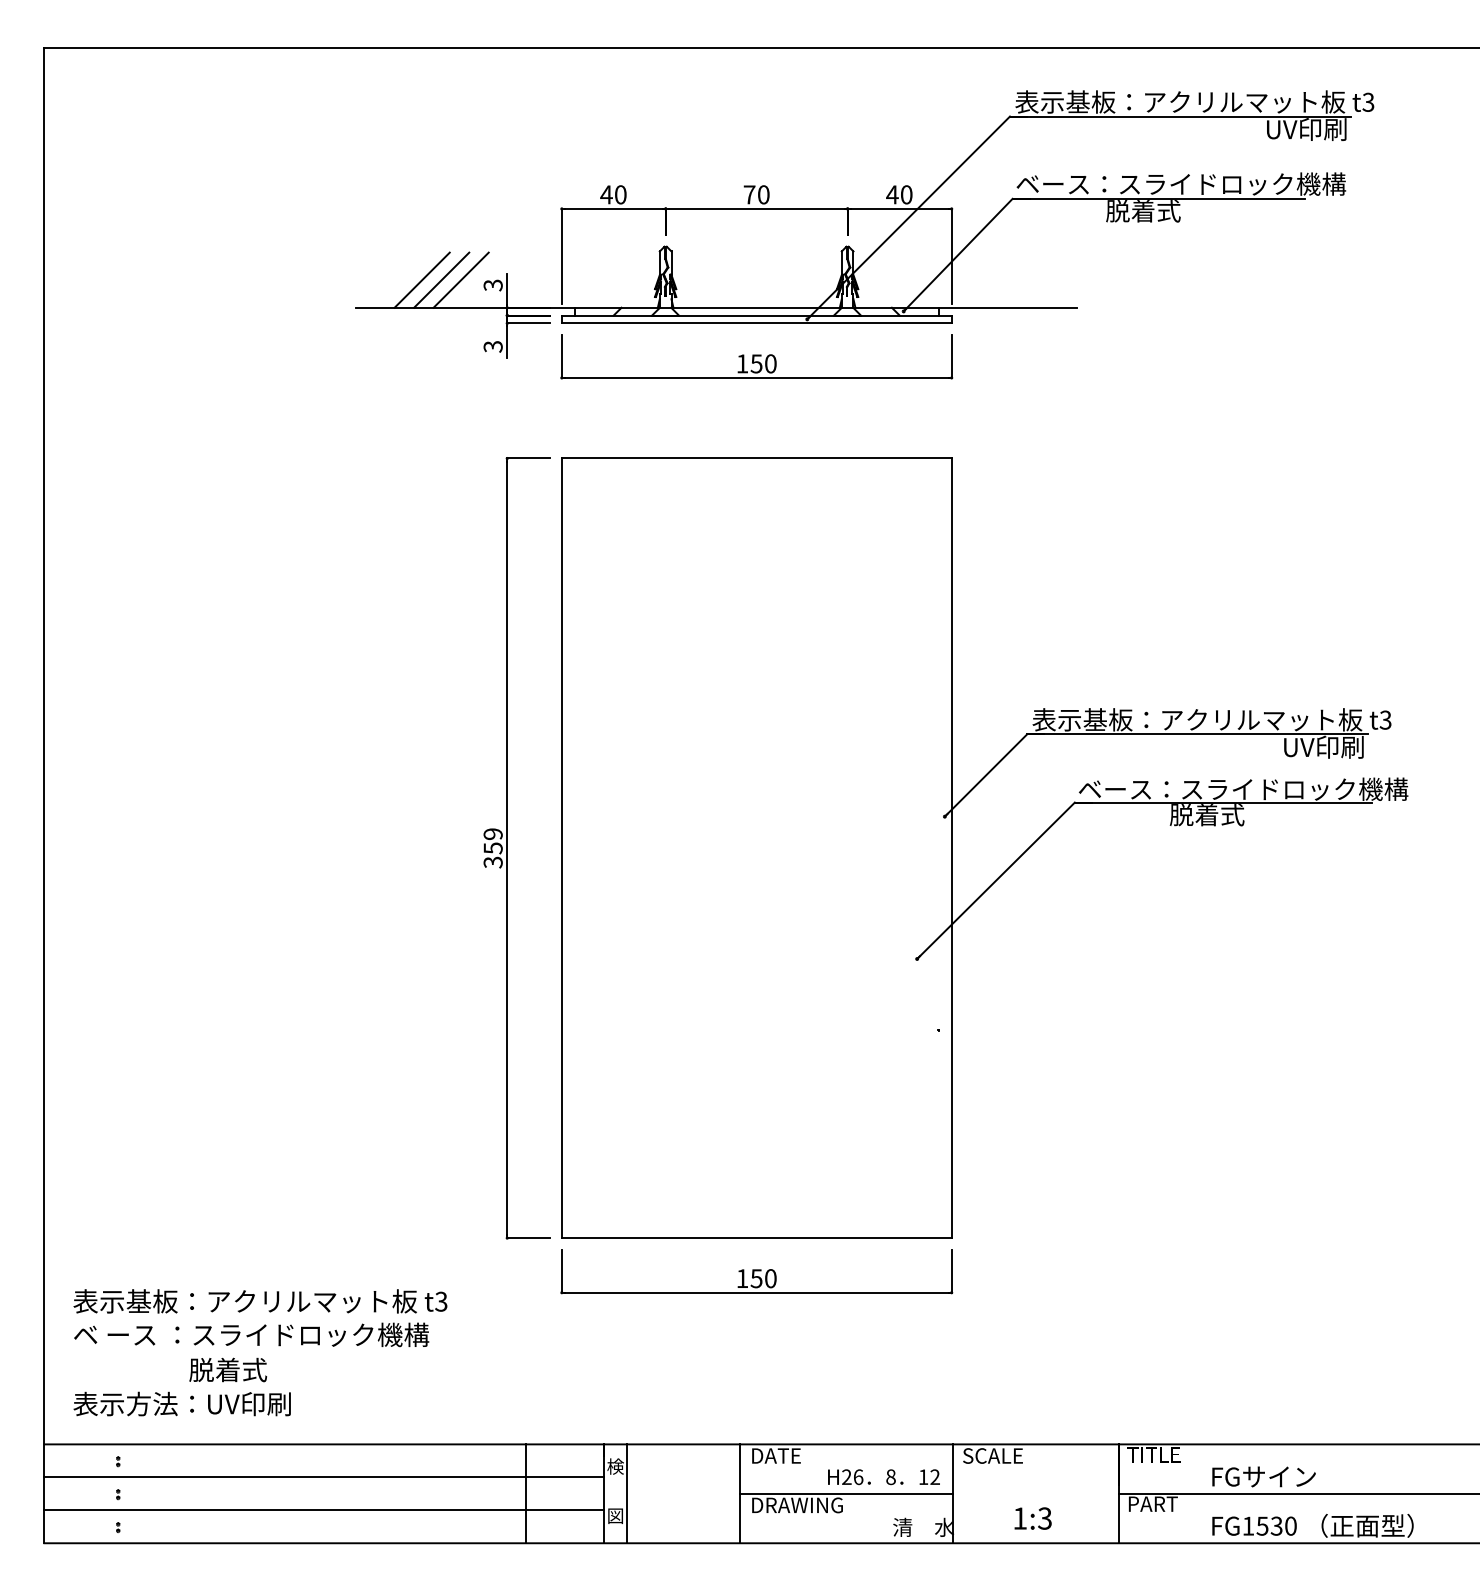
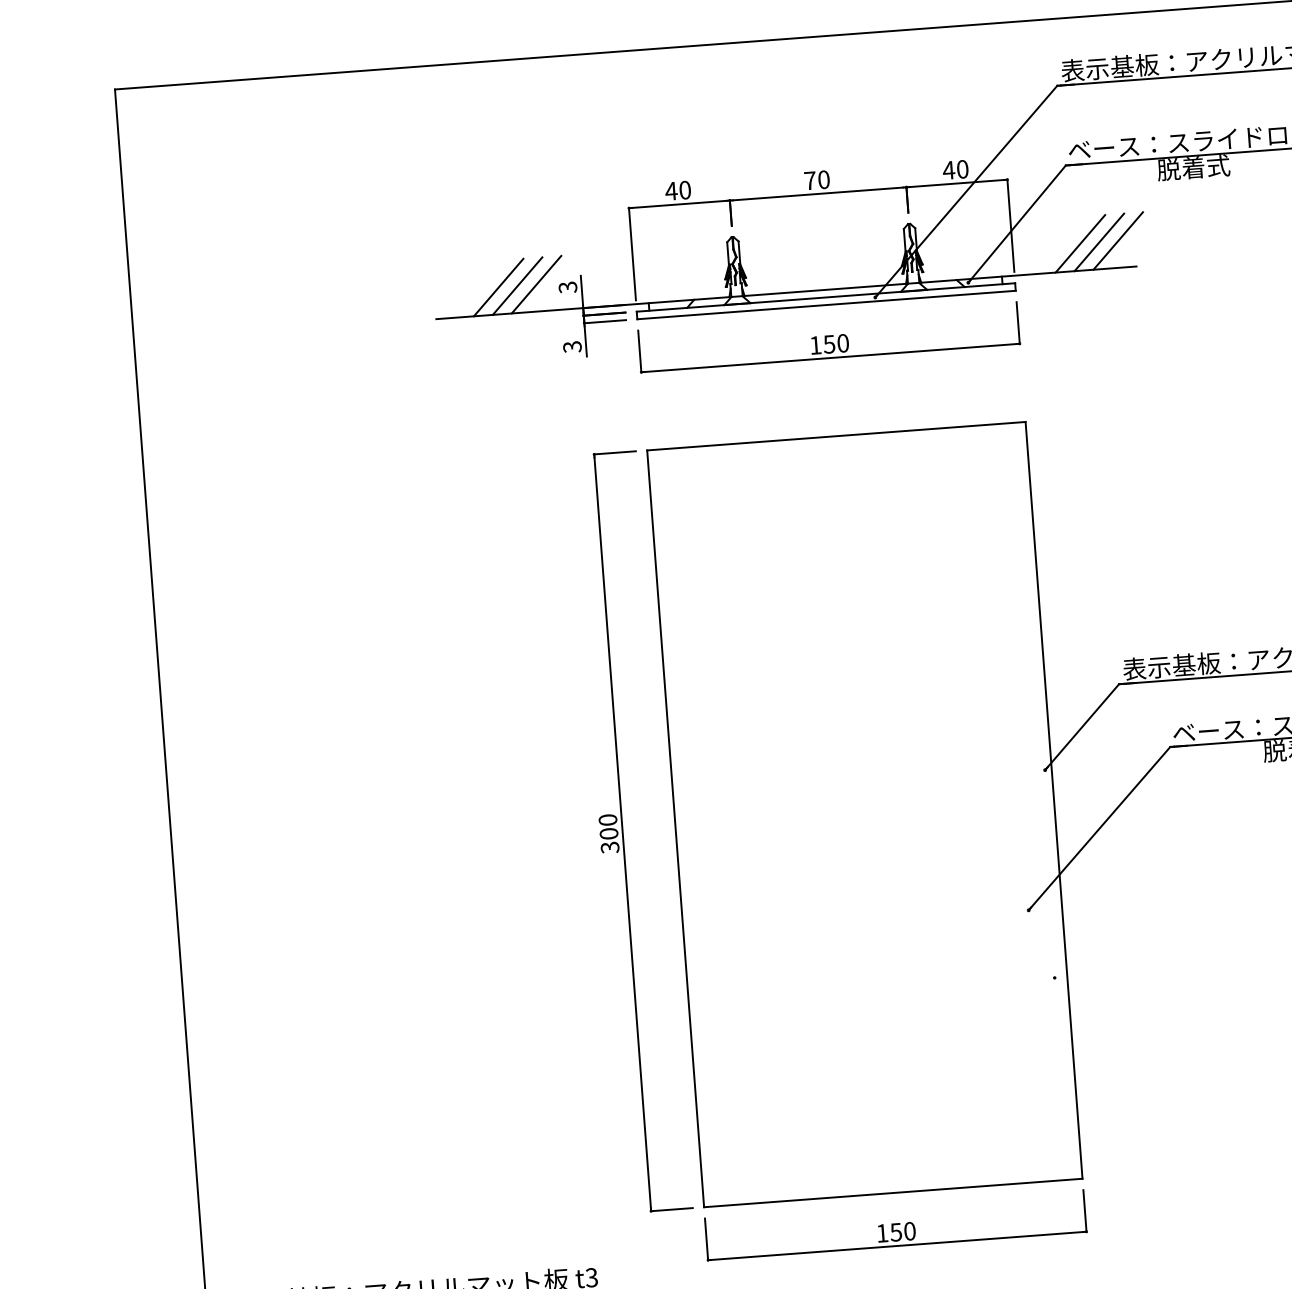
line: (1021, 279) -> (1080, 243), added
line: (1040, 279) -> (1098, 241), added
line: (1060, 279) -> (1118, 240), added
text: (492, 841) -> (607, 827), 359 -> 300

